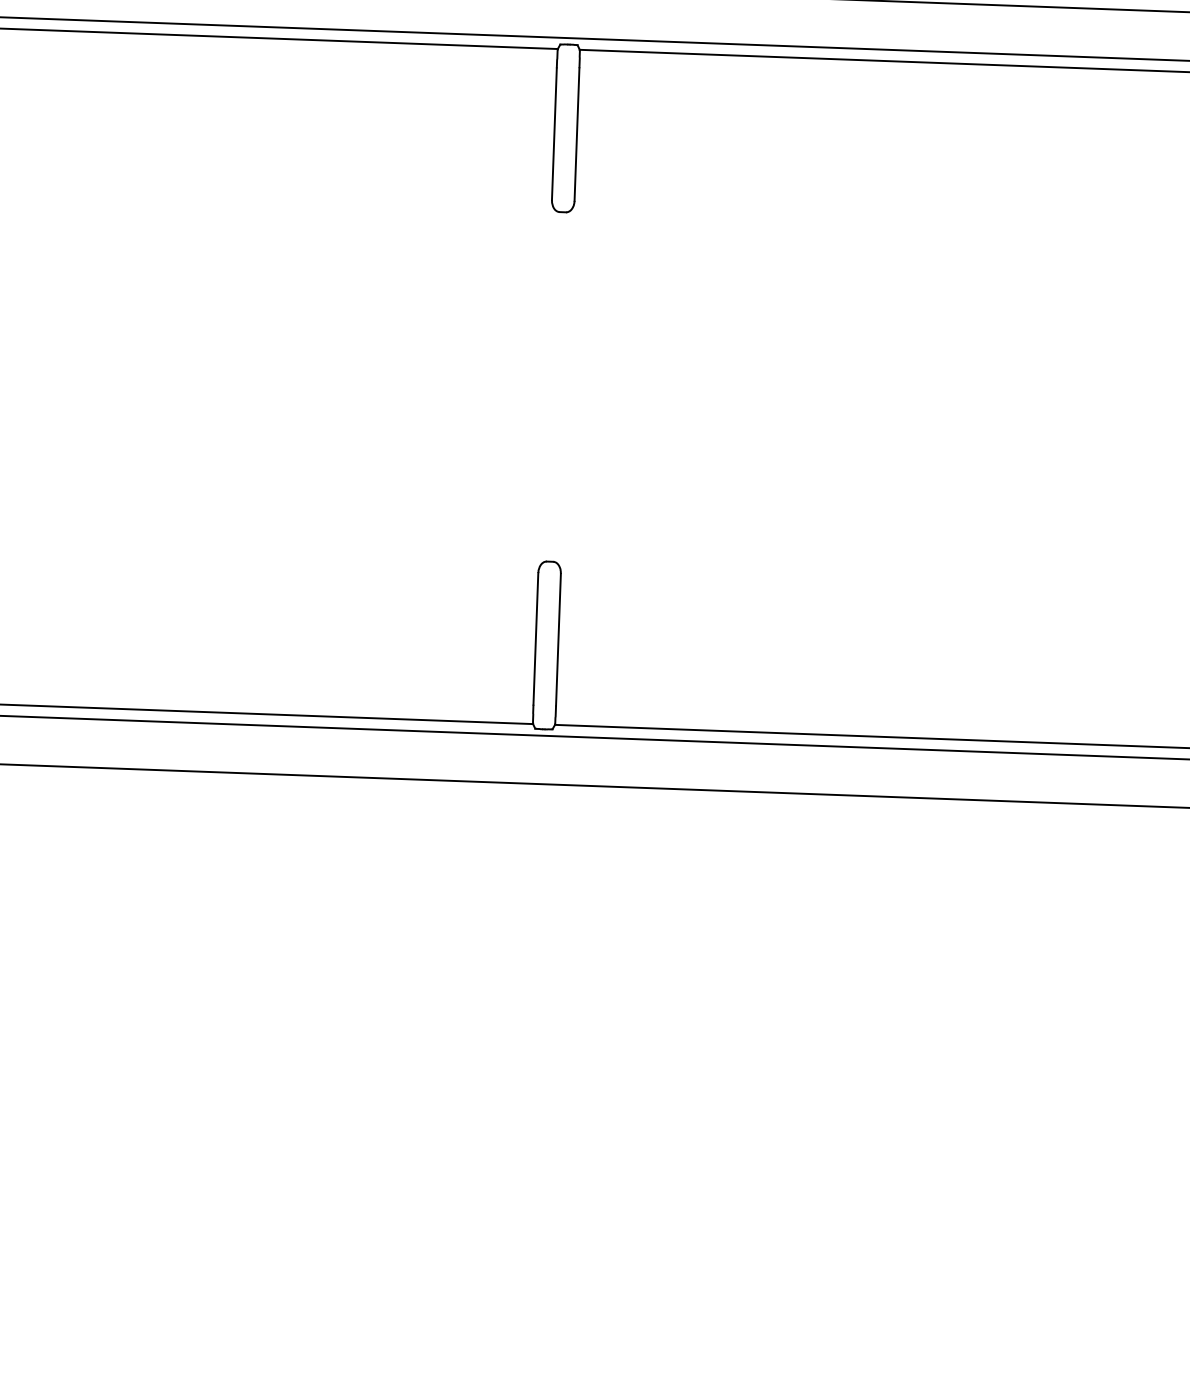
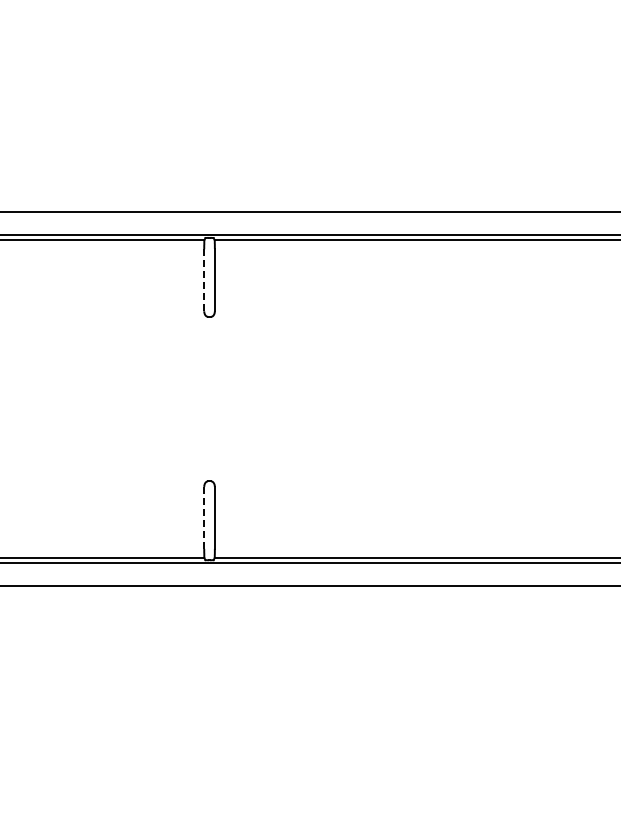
line: (554, 134) -> (204, 280), solid -> dashed
line: (536, 638) -> (204, 517), solid -> dashed

